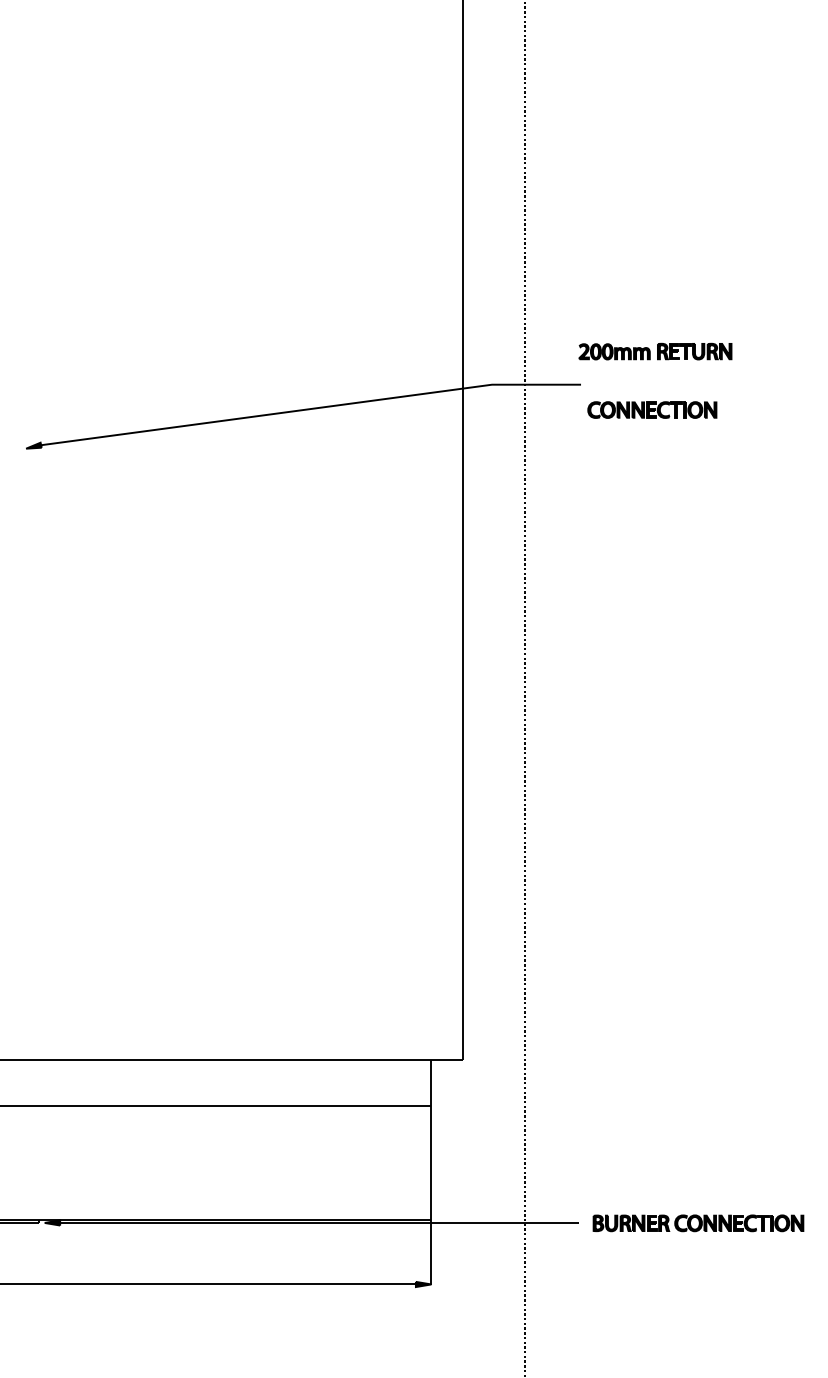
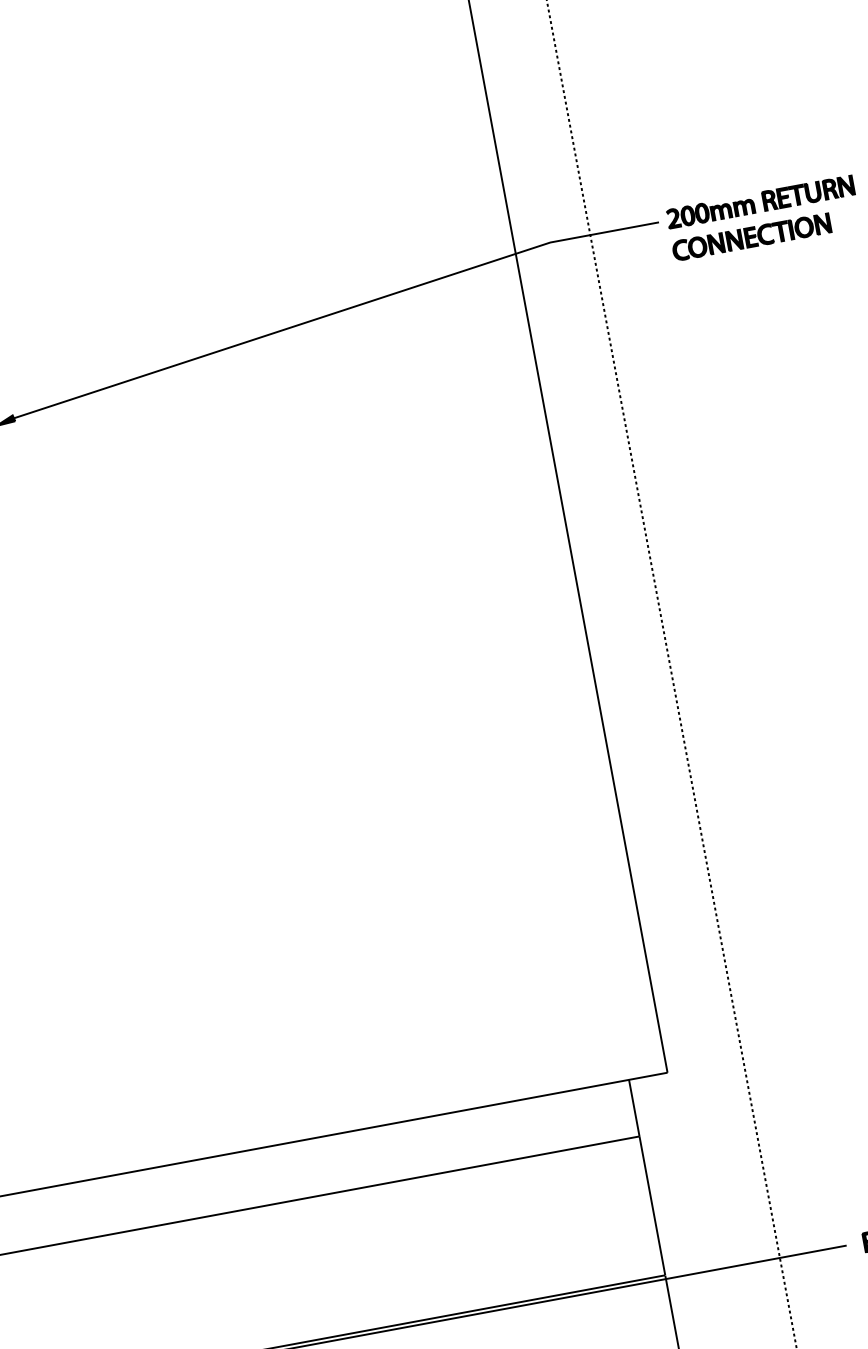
part: (655, 351) -> (760, 202), moved

